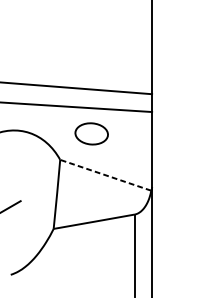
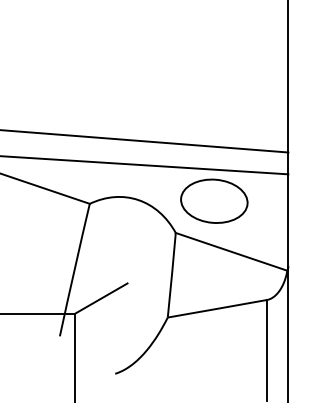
part: (91, 133) -> (214, 200), size x1.67
line: (105, 175) -> (231, 251), dashed -> solid

